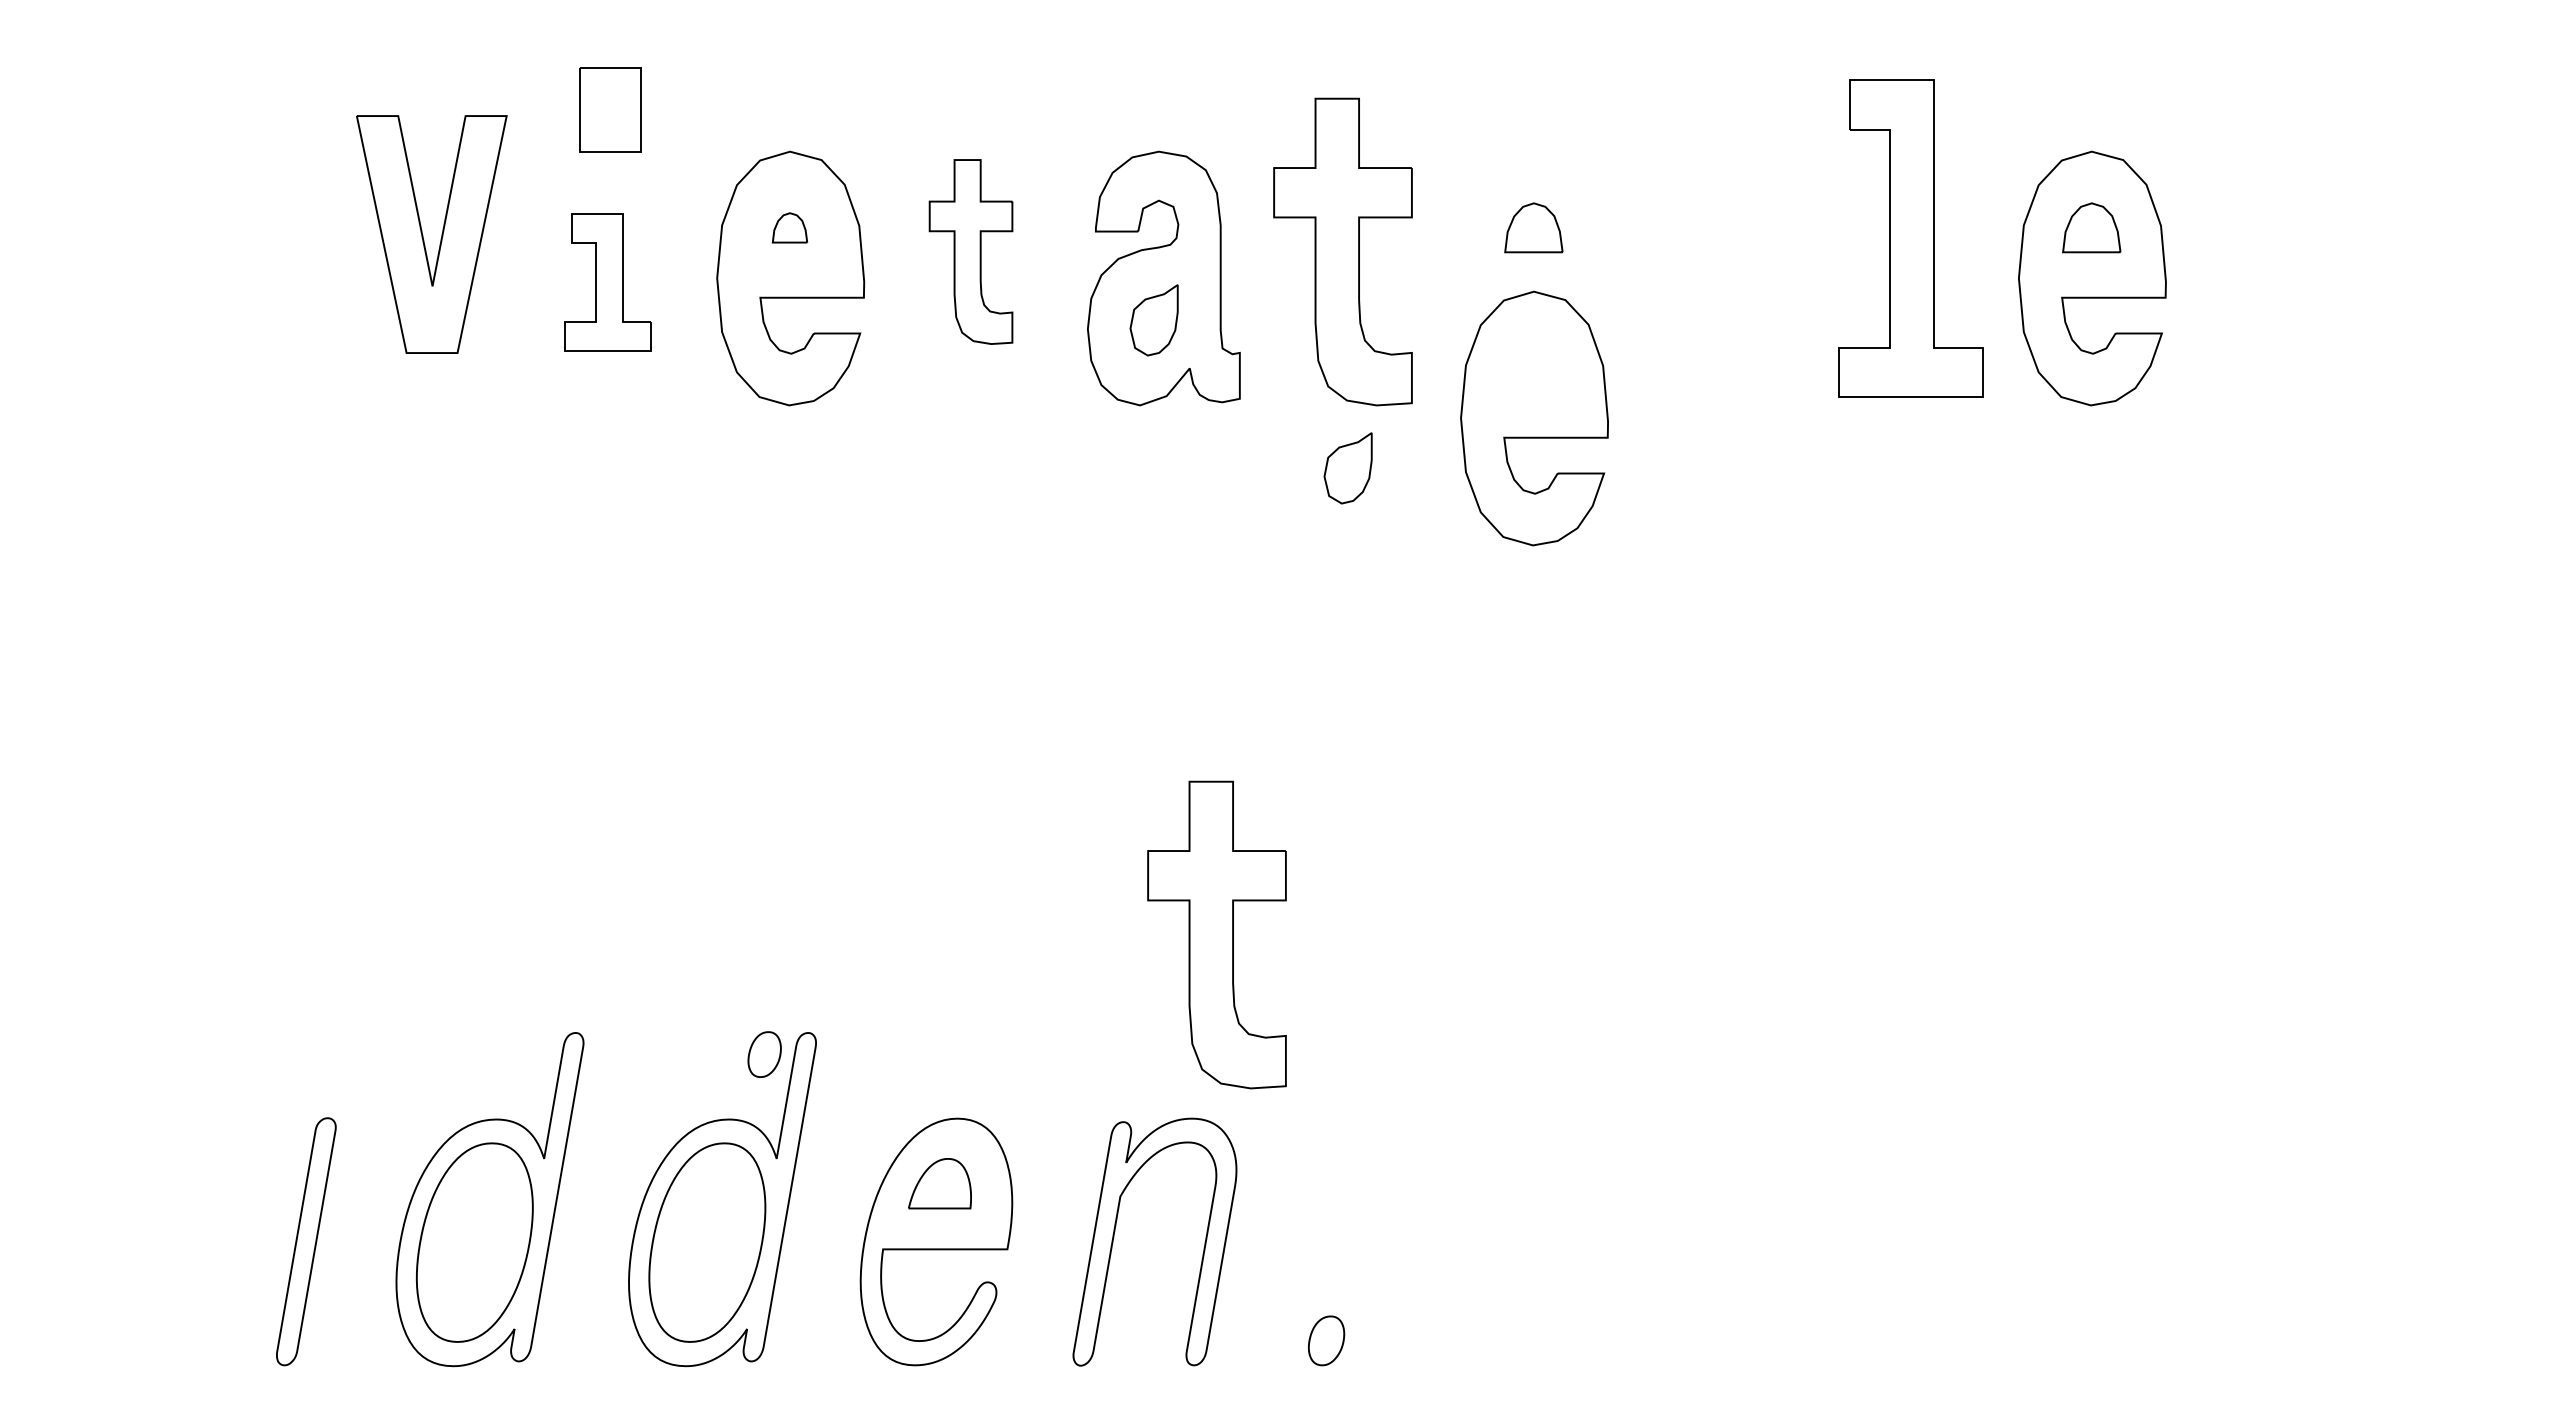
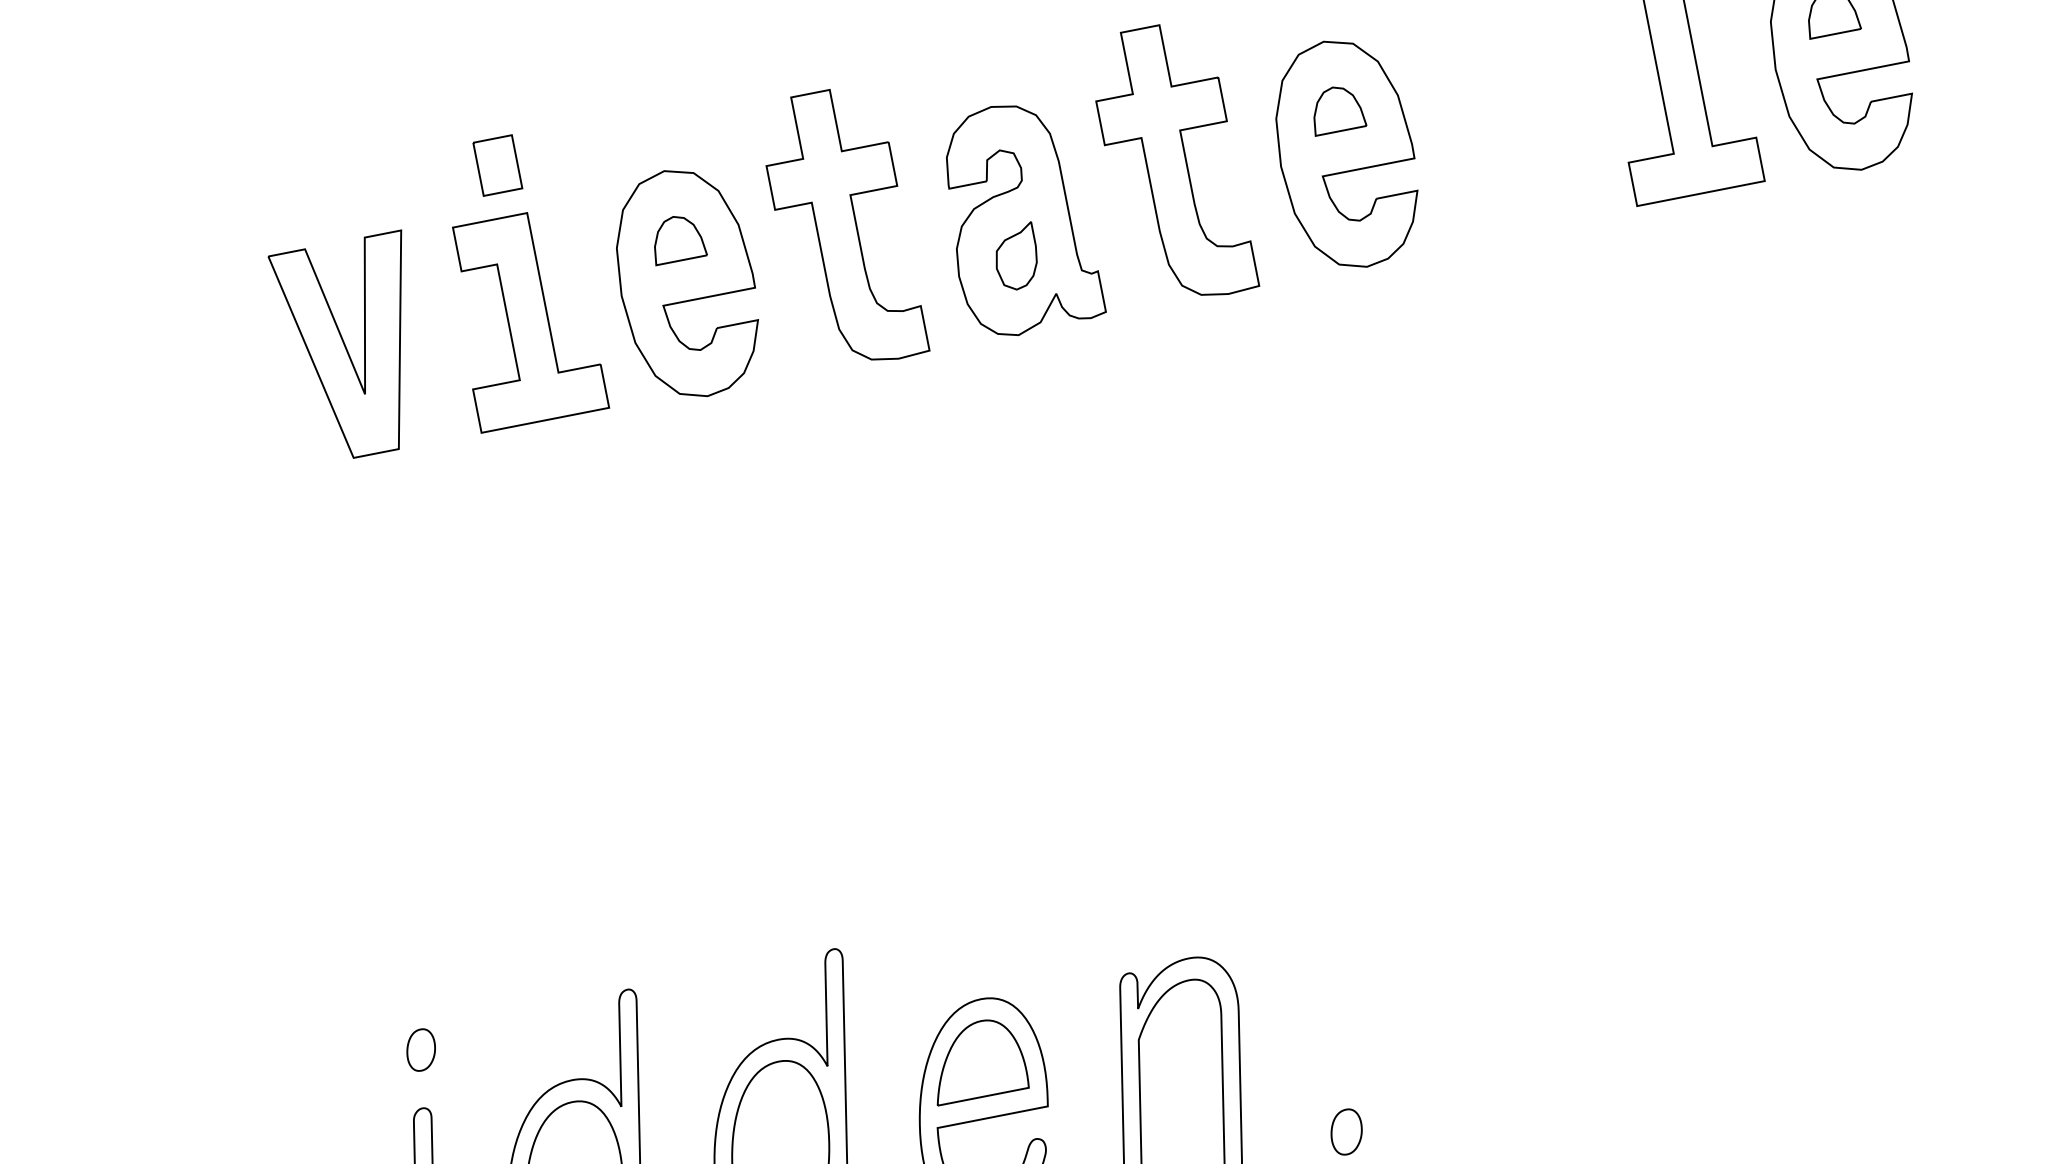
part: (610, 109) -> (497, 164), size x0.71
part: (789, 227) -> (676, 238), size x1.67
part: (423, 235) -> (348, 350), moved
part: (970, 251) -> (841, 228), size x1.67
part: (607, 282) -> (525, 318), size x1.67
part: (1534, 418) -> (1346, 154), moved
part: (1347, 468) -> (1213, 355), removed
part: (1216, 934) -> (1178, 790), removed
part: (764, 1054) -> (420, 1049), moved
part: (939, 1183) -> (976, 1059), size x1.67

